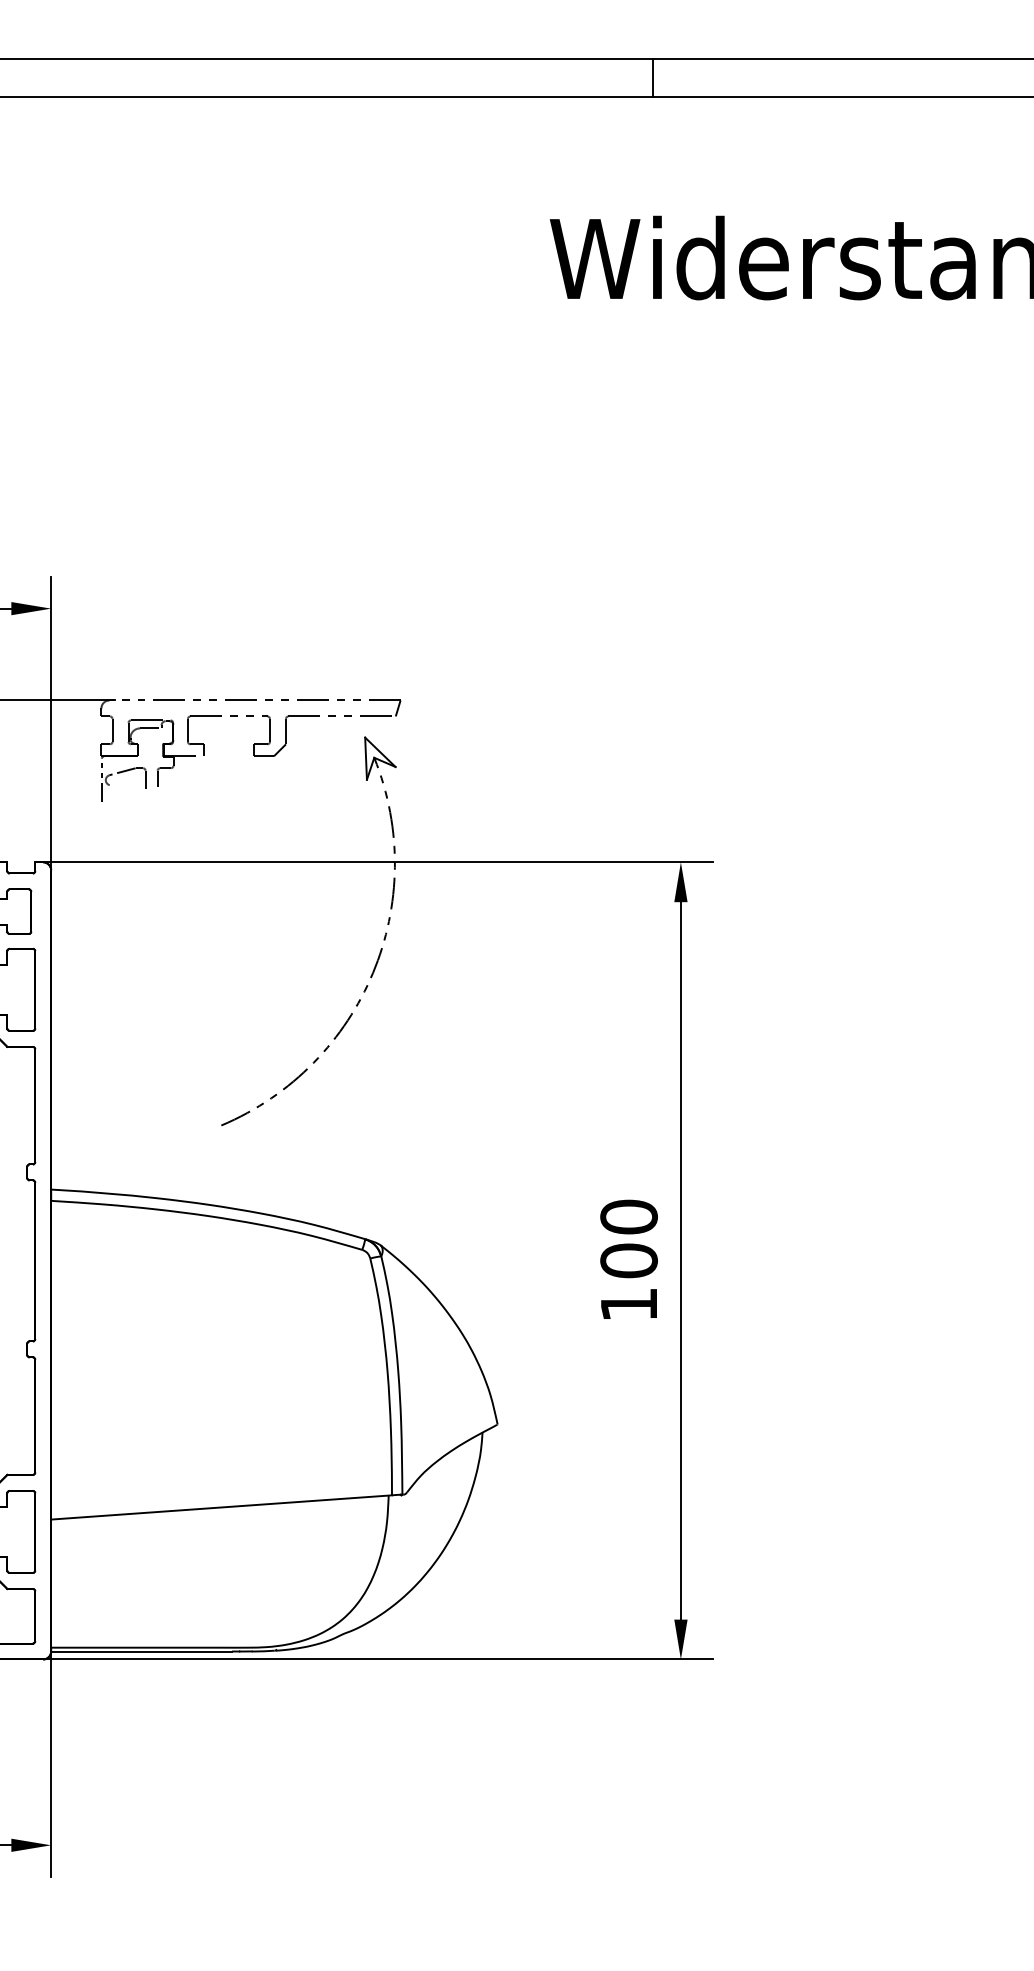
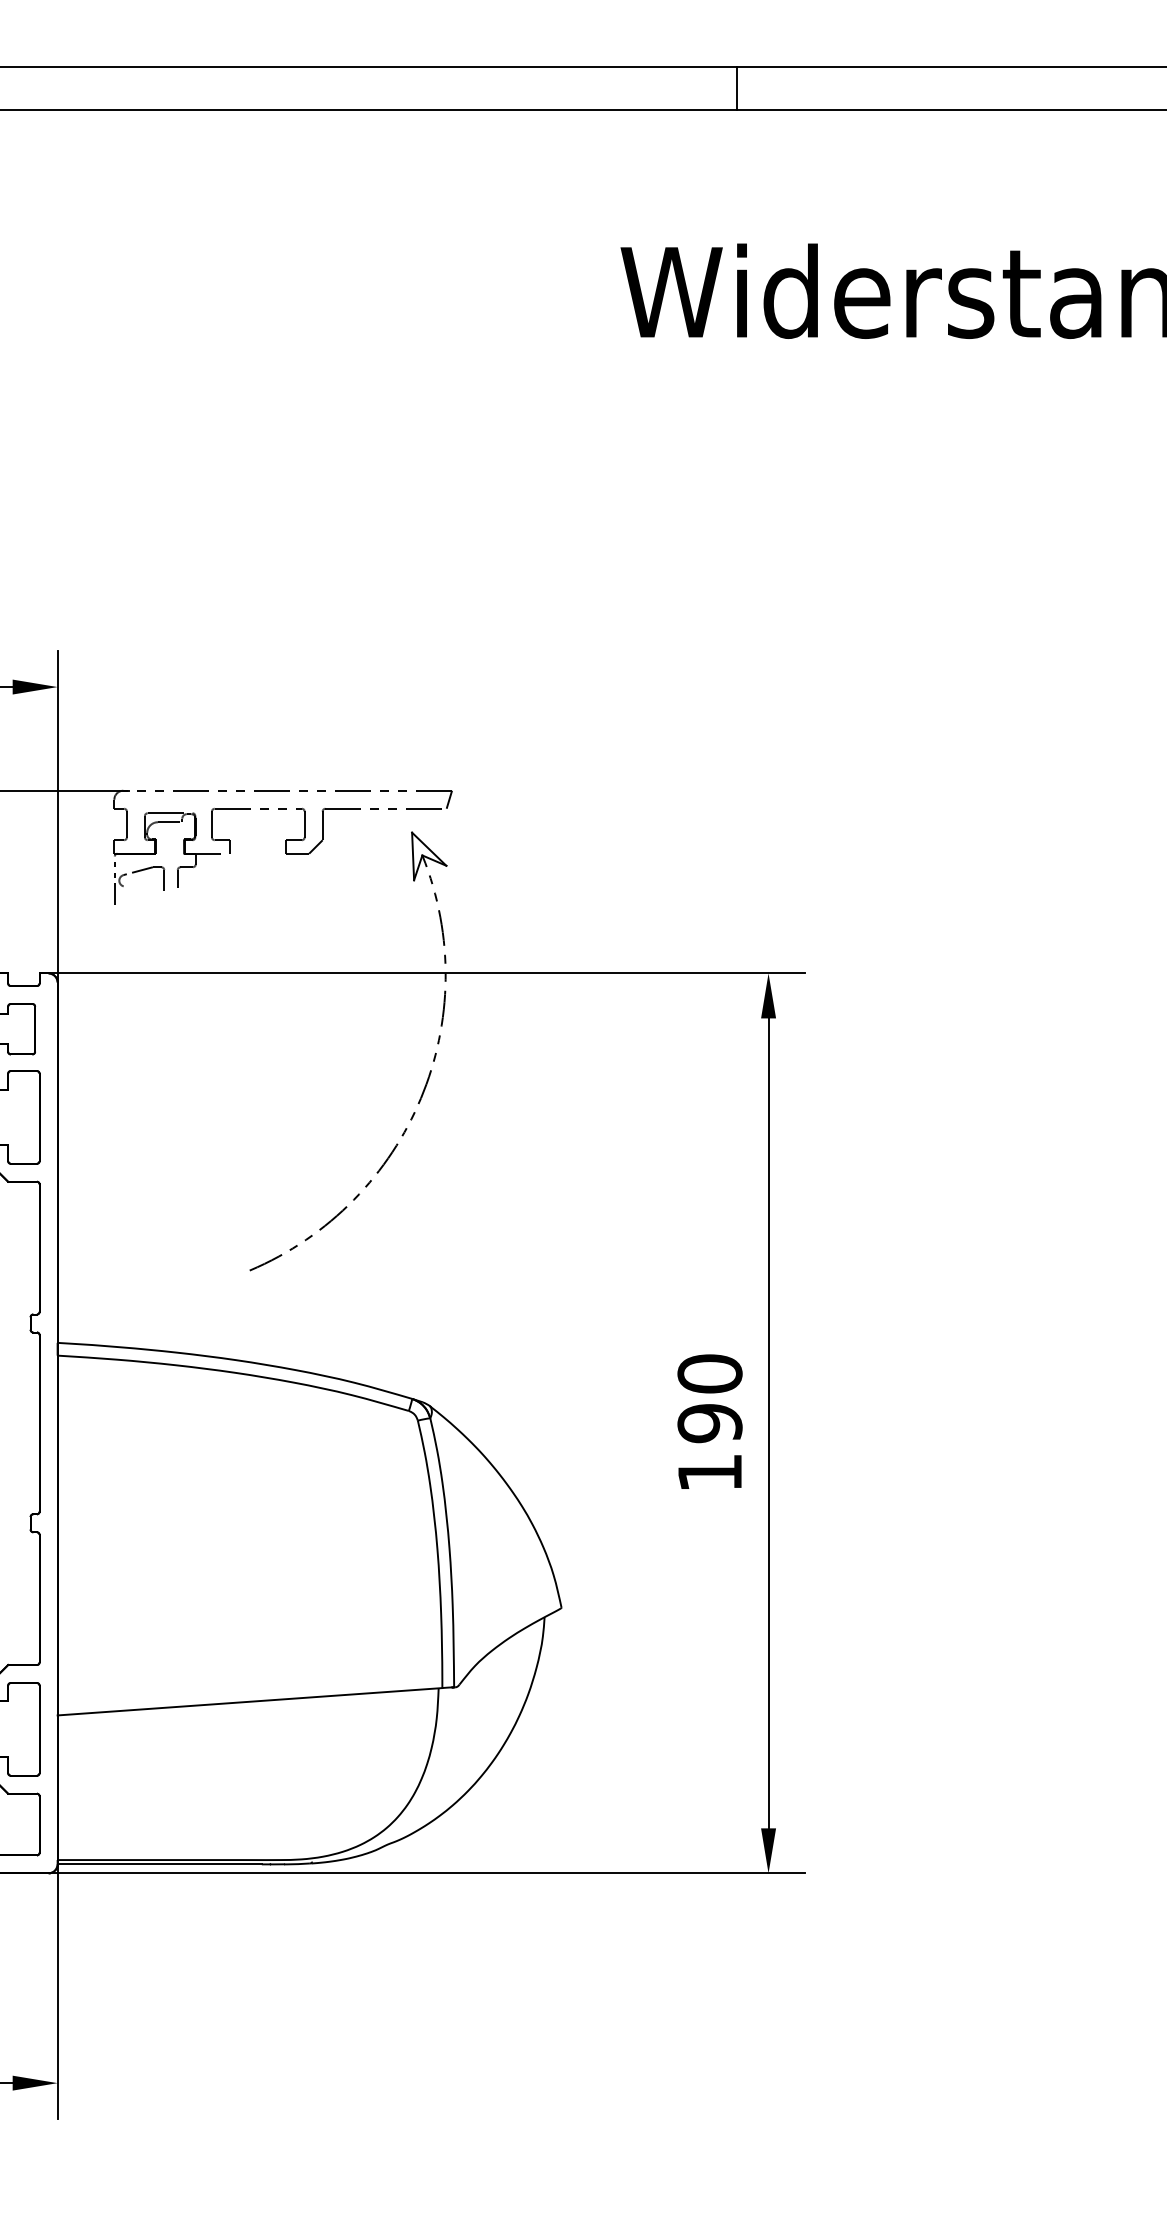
text: (628, 1260) -> (709, 1423), 100 -> 190

